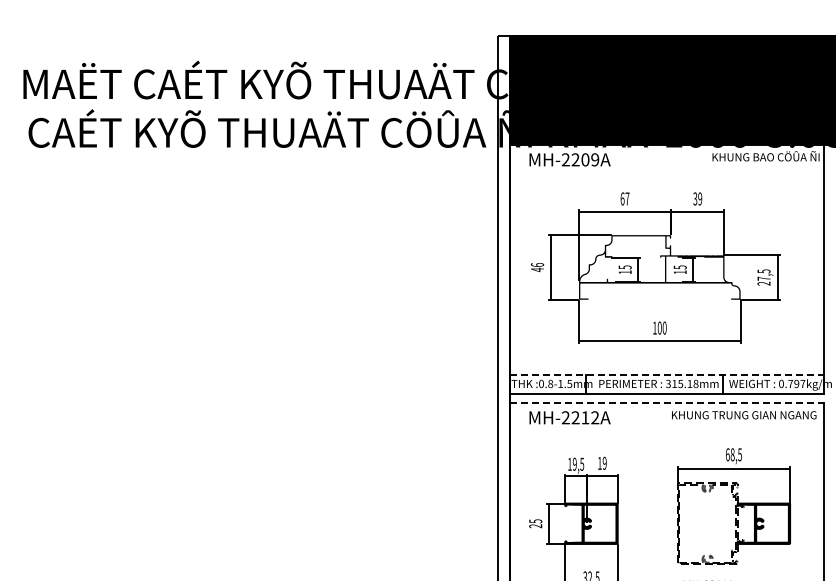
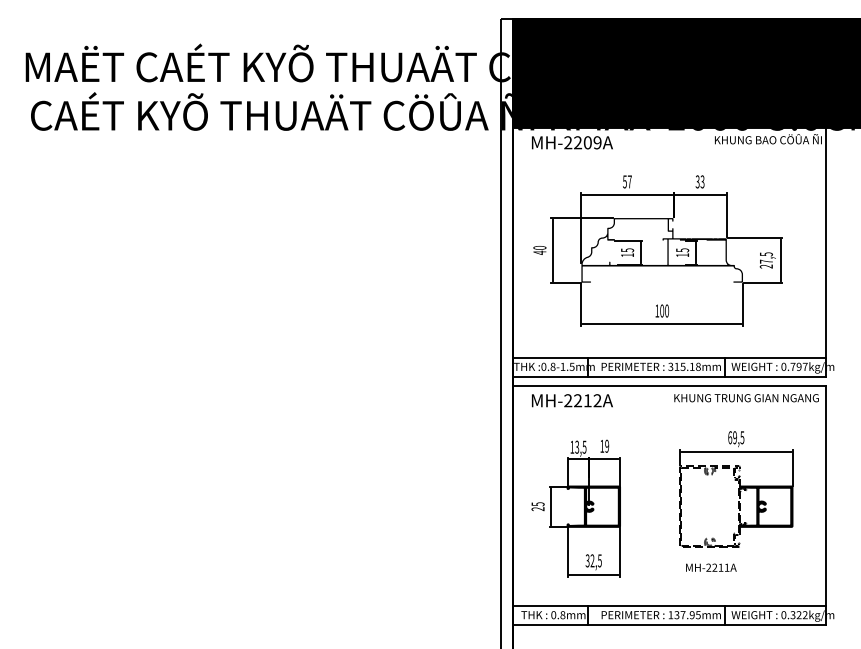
text: (622, 198) -> (624, 181), 67 -> 57
text: (700, 198) -> (702, 181), 39 -> 33
text: (537, 264) -> (539, 247), 46 -> 40
line: (667, 374) -> (669, 357), dashed -> solid
line: (667, 403) -> (669, 386), dashed -> solid
text: (733, 454) -> (735, 437), 68,5 -> 69,5
text: (575, 464) -> (577, 447), 19,5 -> 13,5

